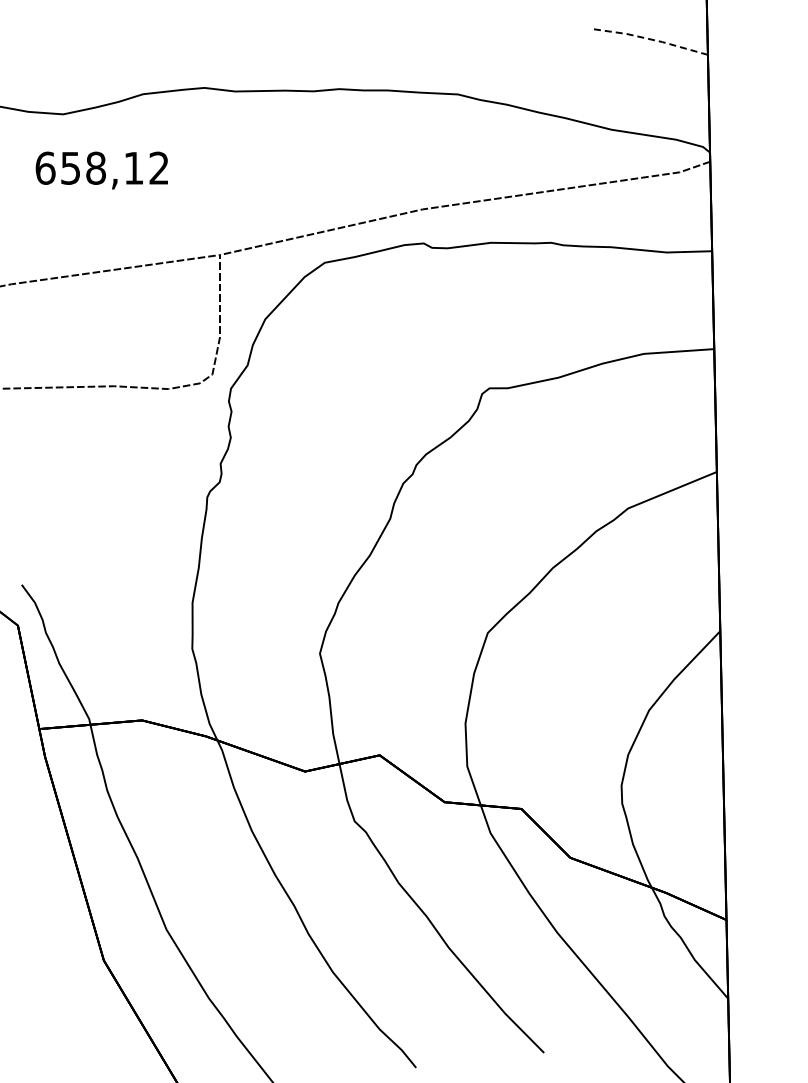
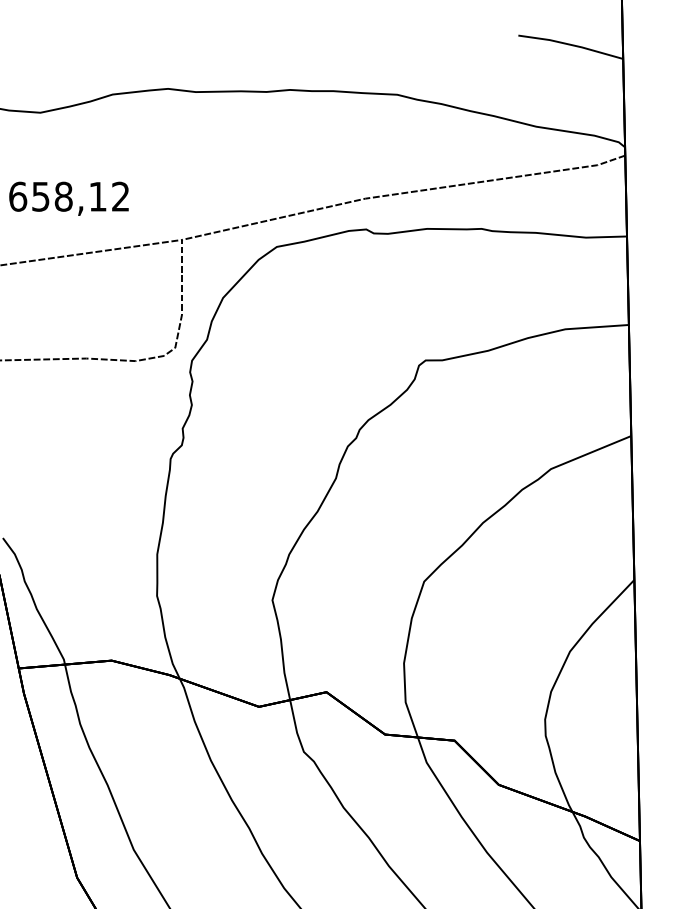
line: (649, 39) -> (570, 45), dashed -> solid
text: (101, 170) -> (68, 198), moved

